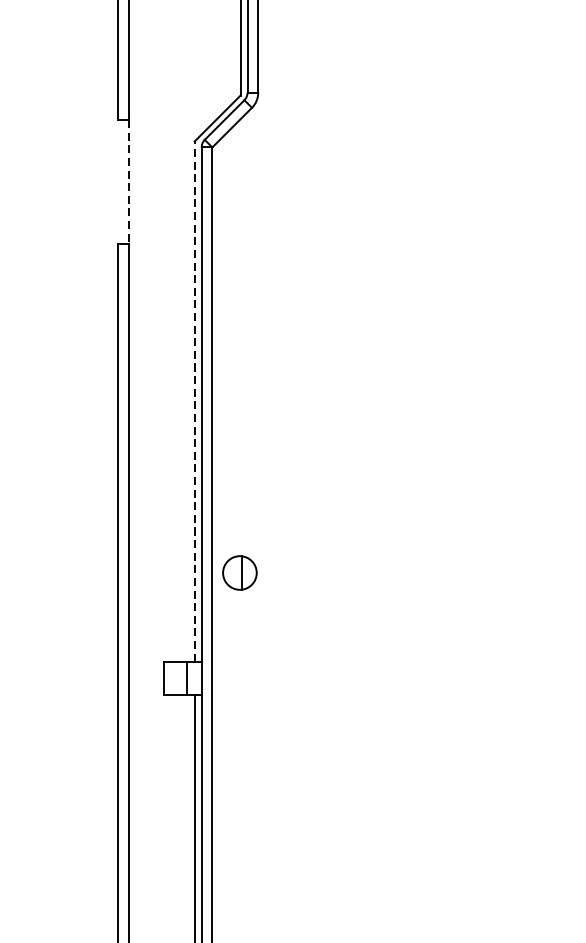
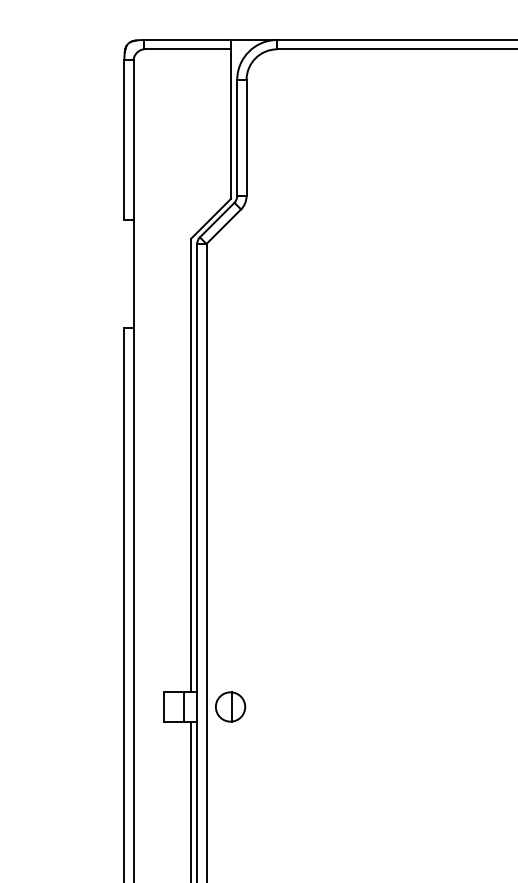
line: (128, 182) -> (133, 274), dashed -> solid
line: (195, 401) -> (191, 465), dashed -> solid
part: (239, 572) -> (230, 706), moved

